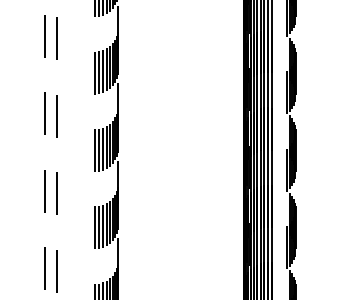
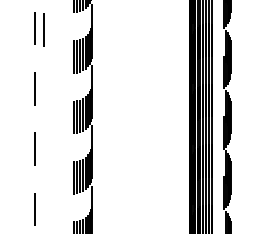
line: (57, 116) -> (44, 90), removed
line: (57, 192) -> (44, 150), removed
line: (57, 271) -> (44, 211), removed

